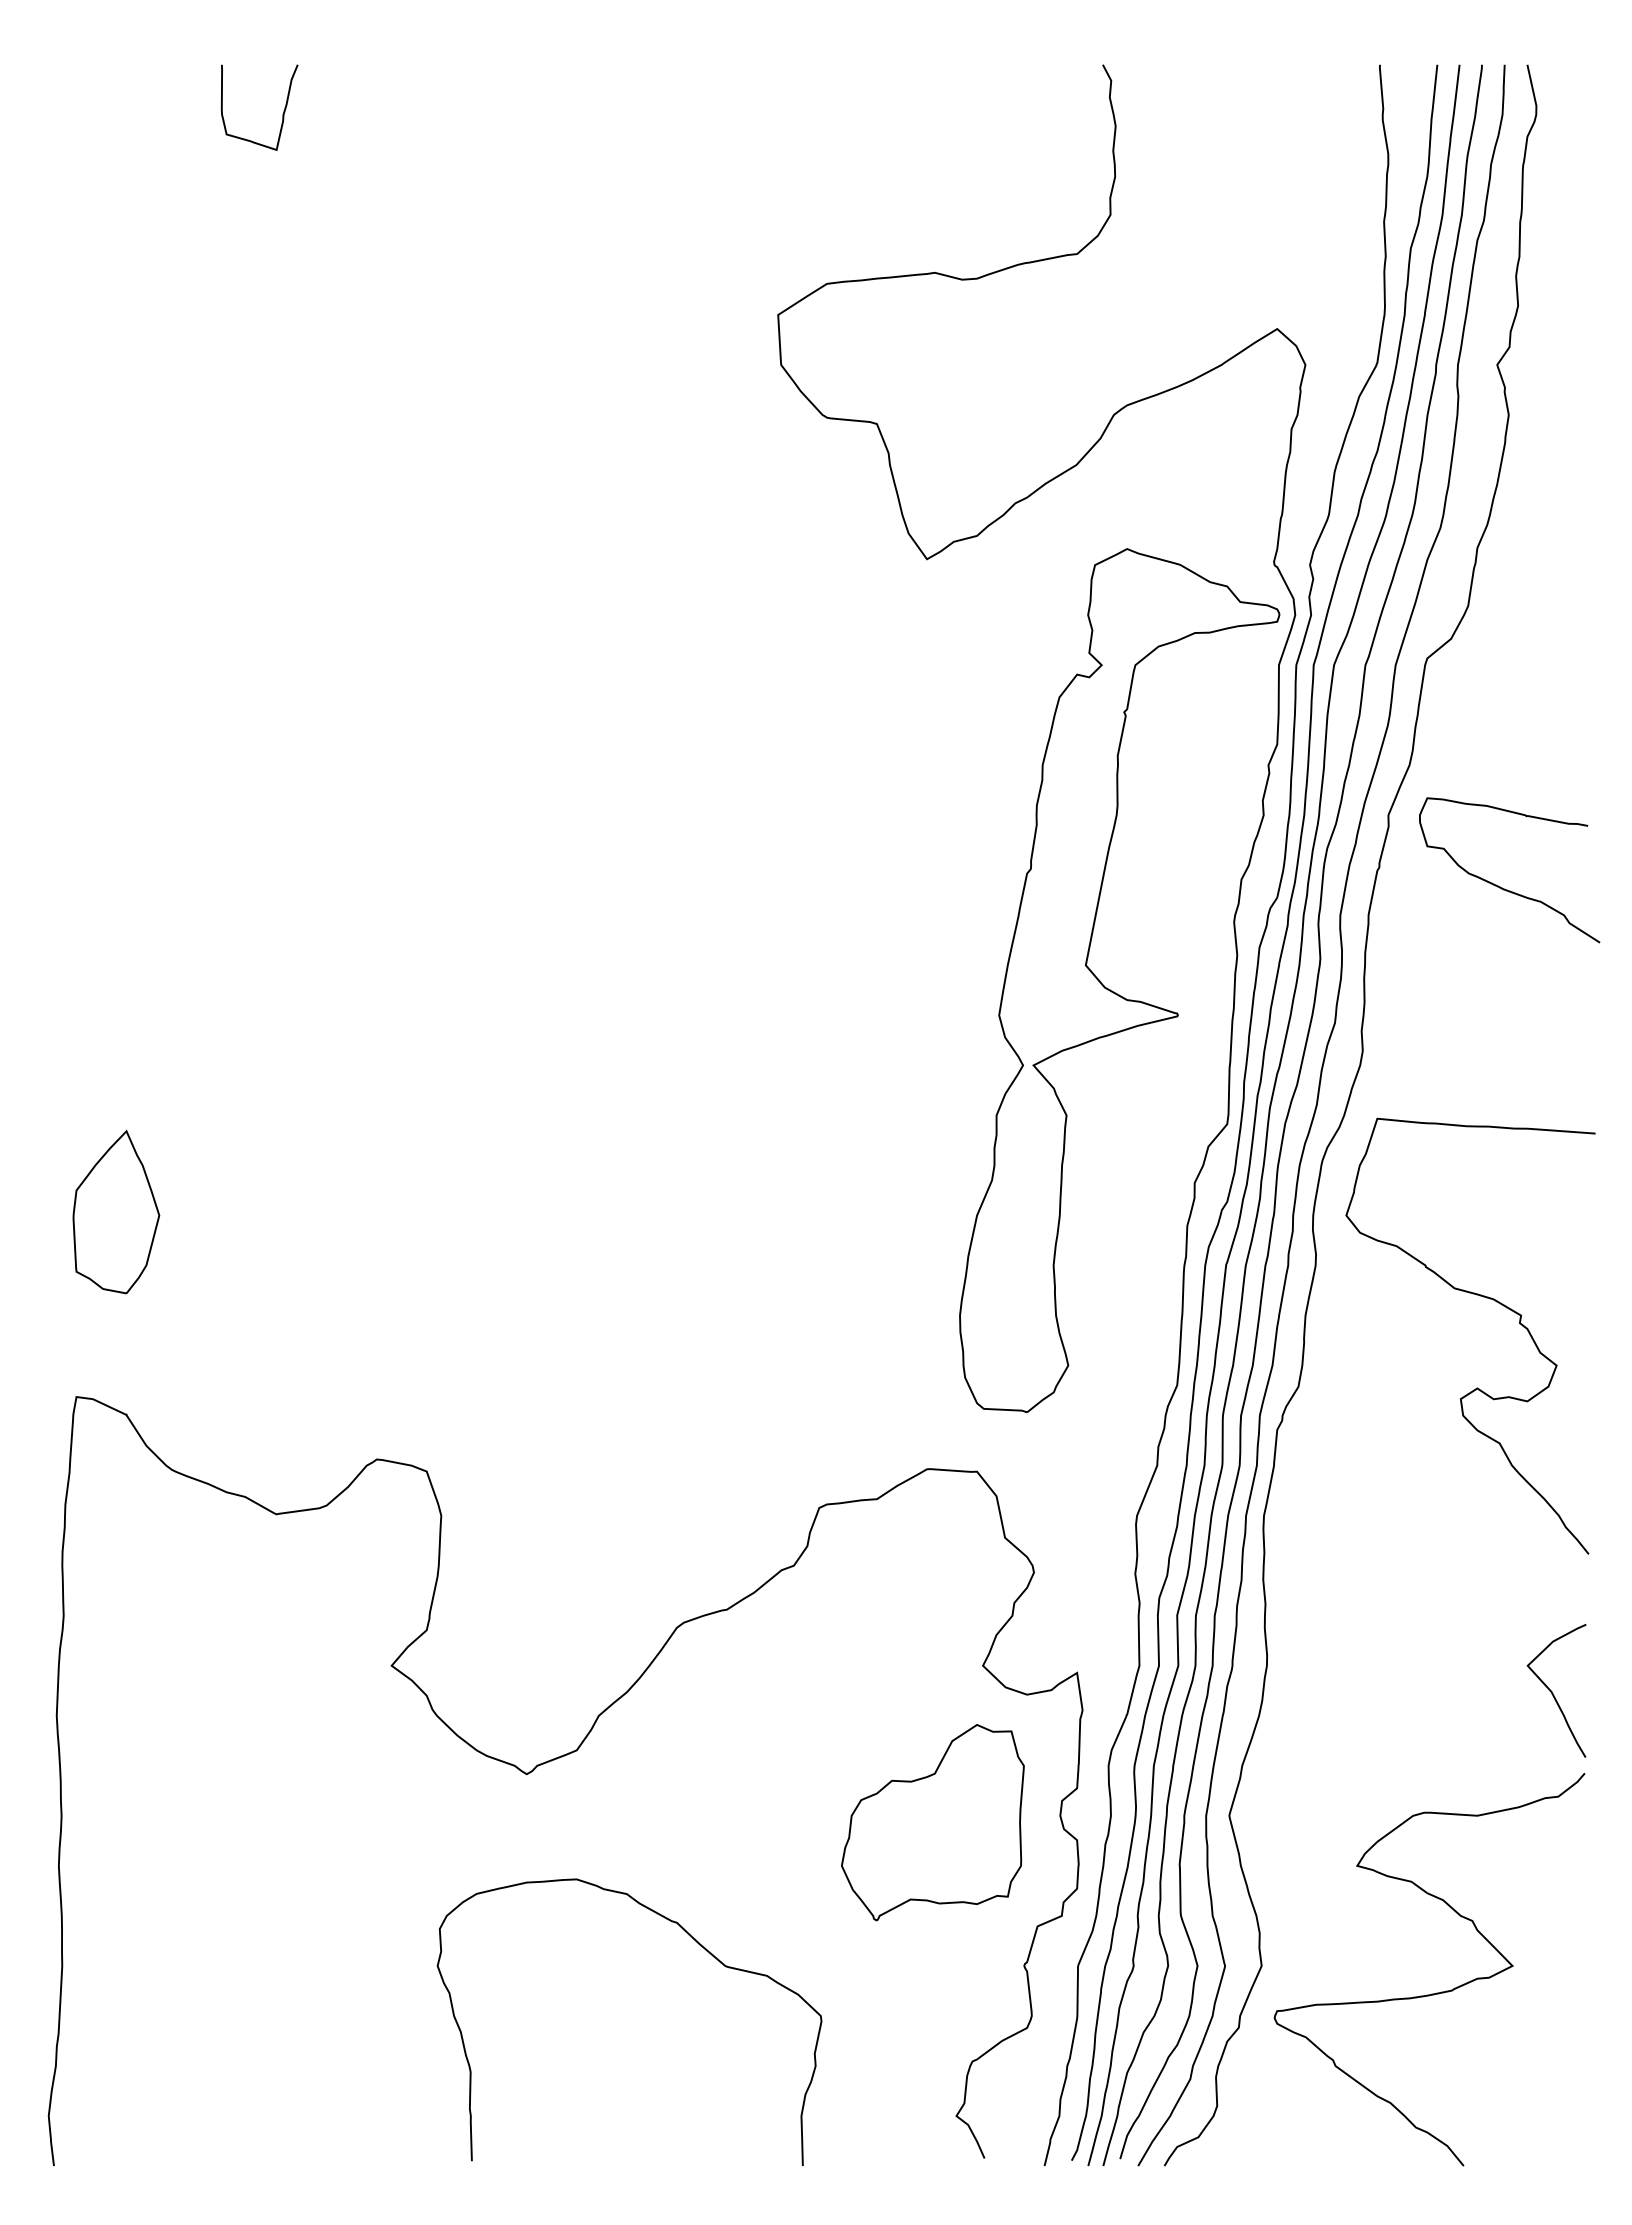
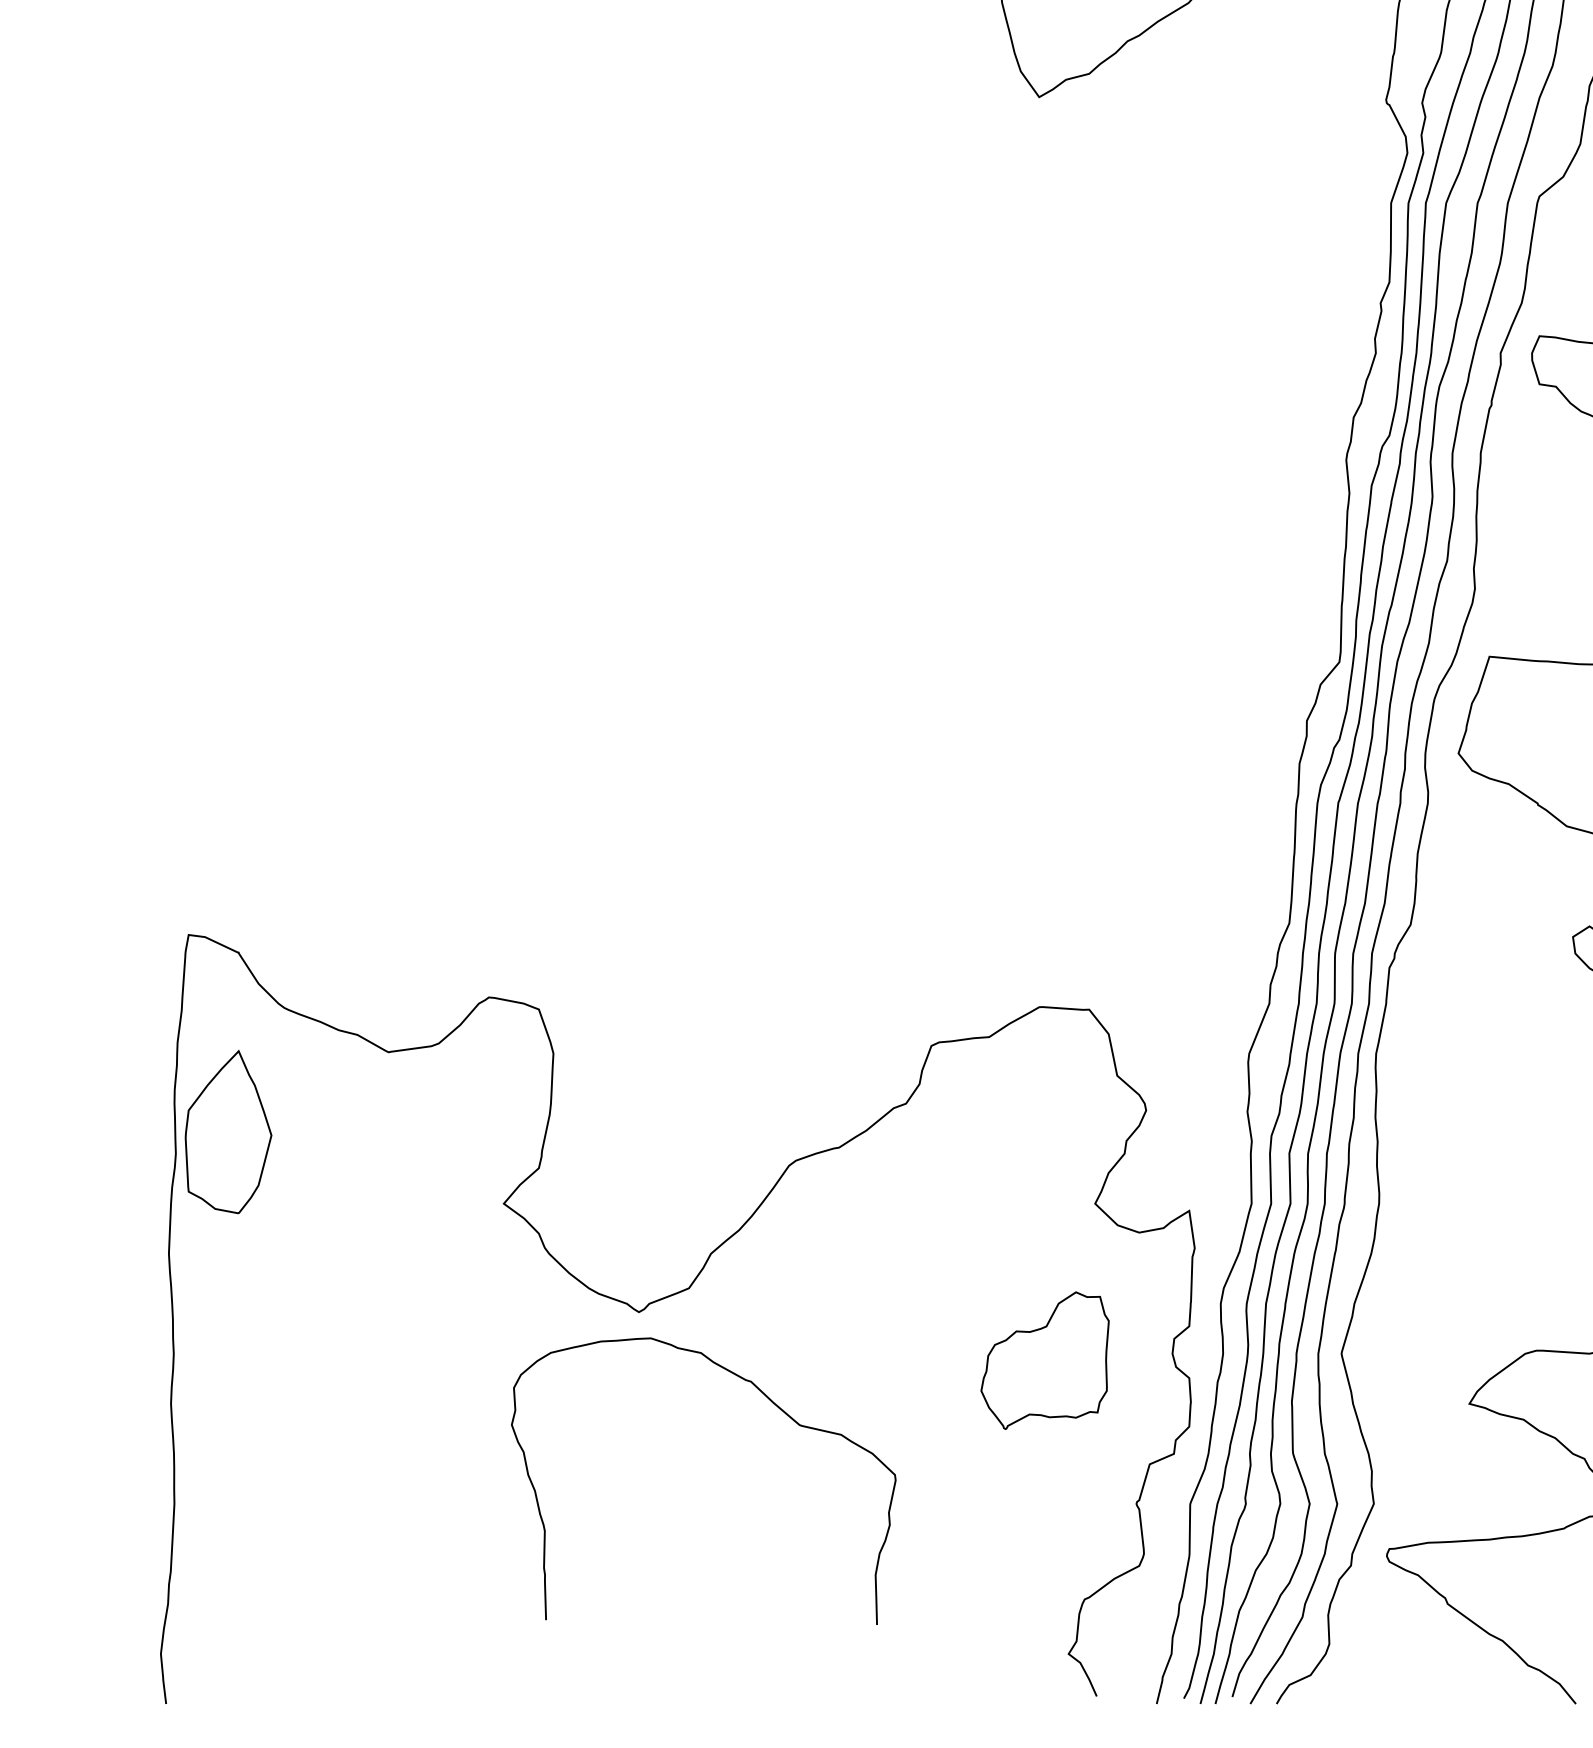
part: (1114, 991) -> (1226, 529), removed
part: (116, 1211) -> (228, 1131), moved
part: (932, 1822) -> (1044, 1360), size x0.7
curve: (700, 1946) -> (774, 1405), moved

